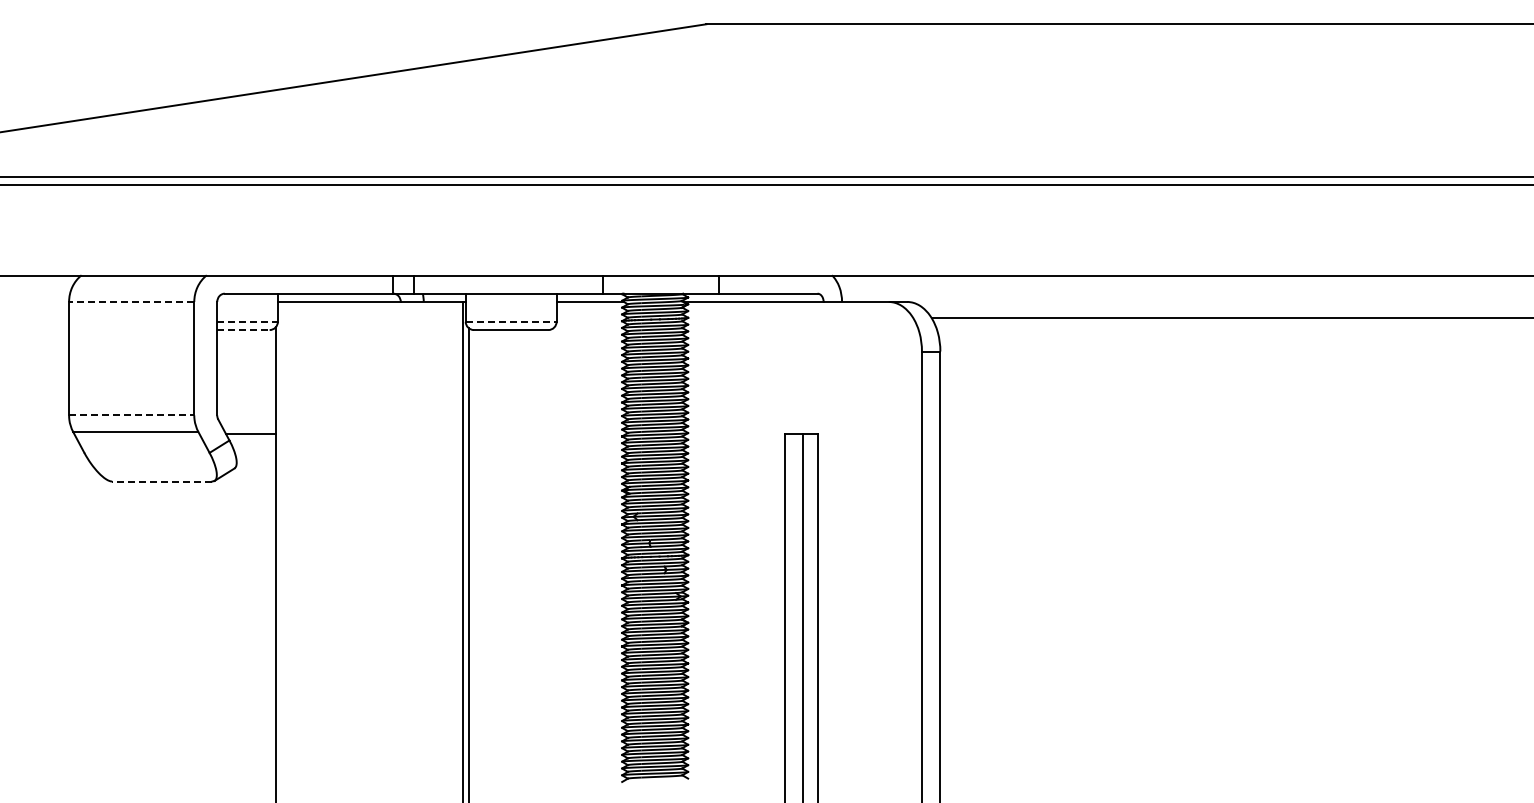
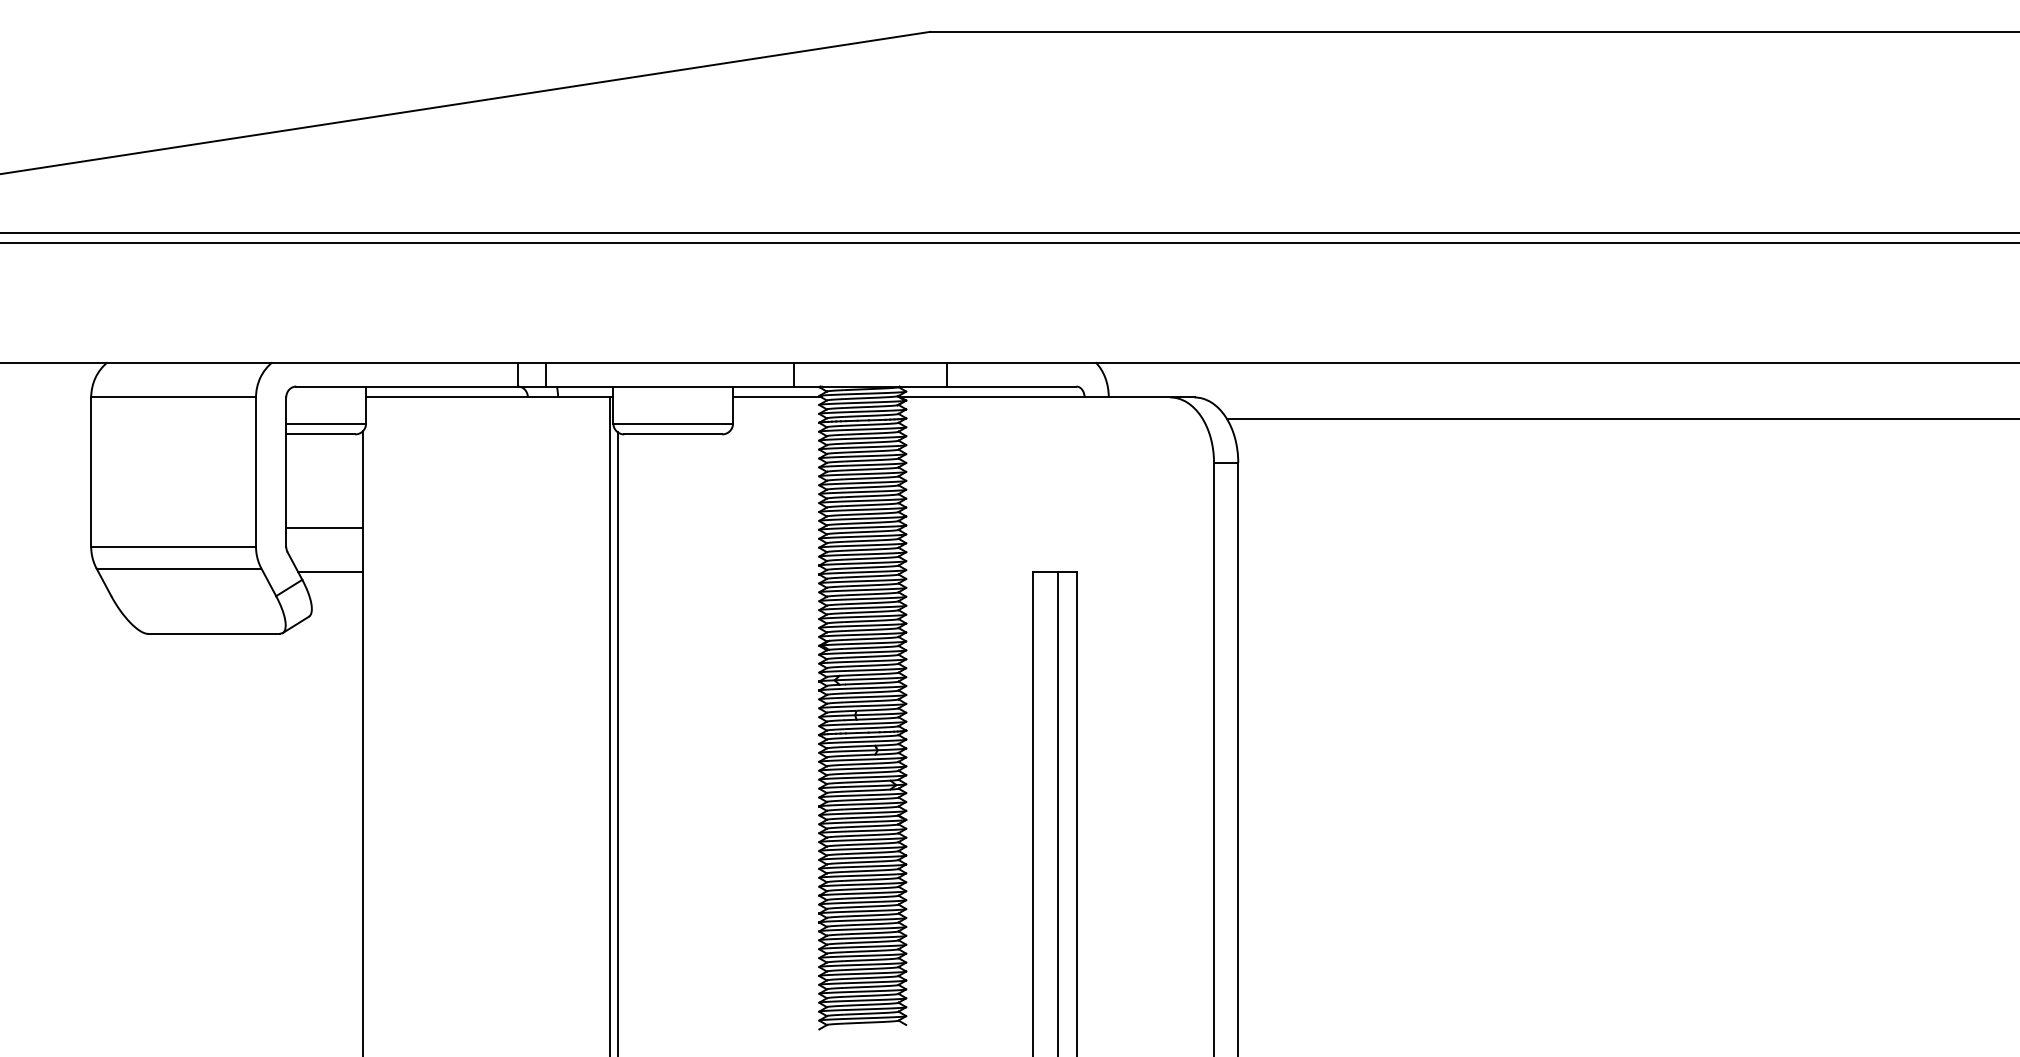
line: (131, 301) -> (173, 396), dashed -> solid
line: (248, 321) -> (327, 423), dashed -> solid
line: (511, 321) -> (673, 423), dashed -> solid
line: (243, 330) -> (320, 435), dashed -> solid
line: (246, 401) -> (324, 528), added
line: (131, 415) -> (173, 546), dashed -> solid
line: (161, 481) -> (212, 633), dashed -> solid

